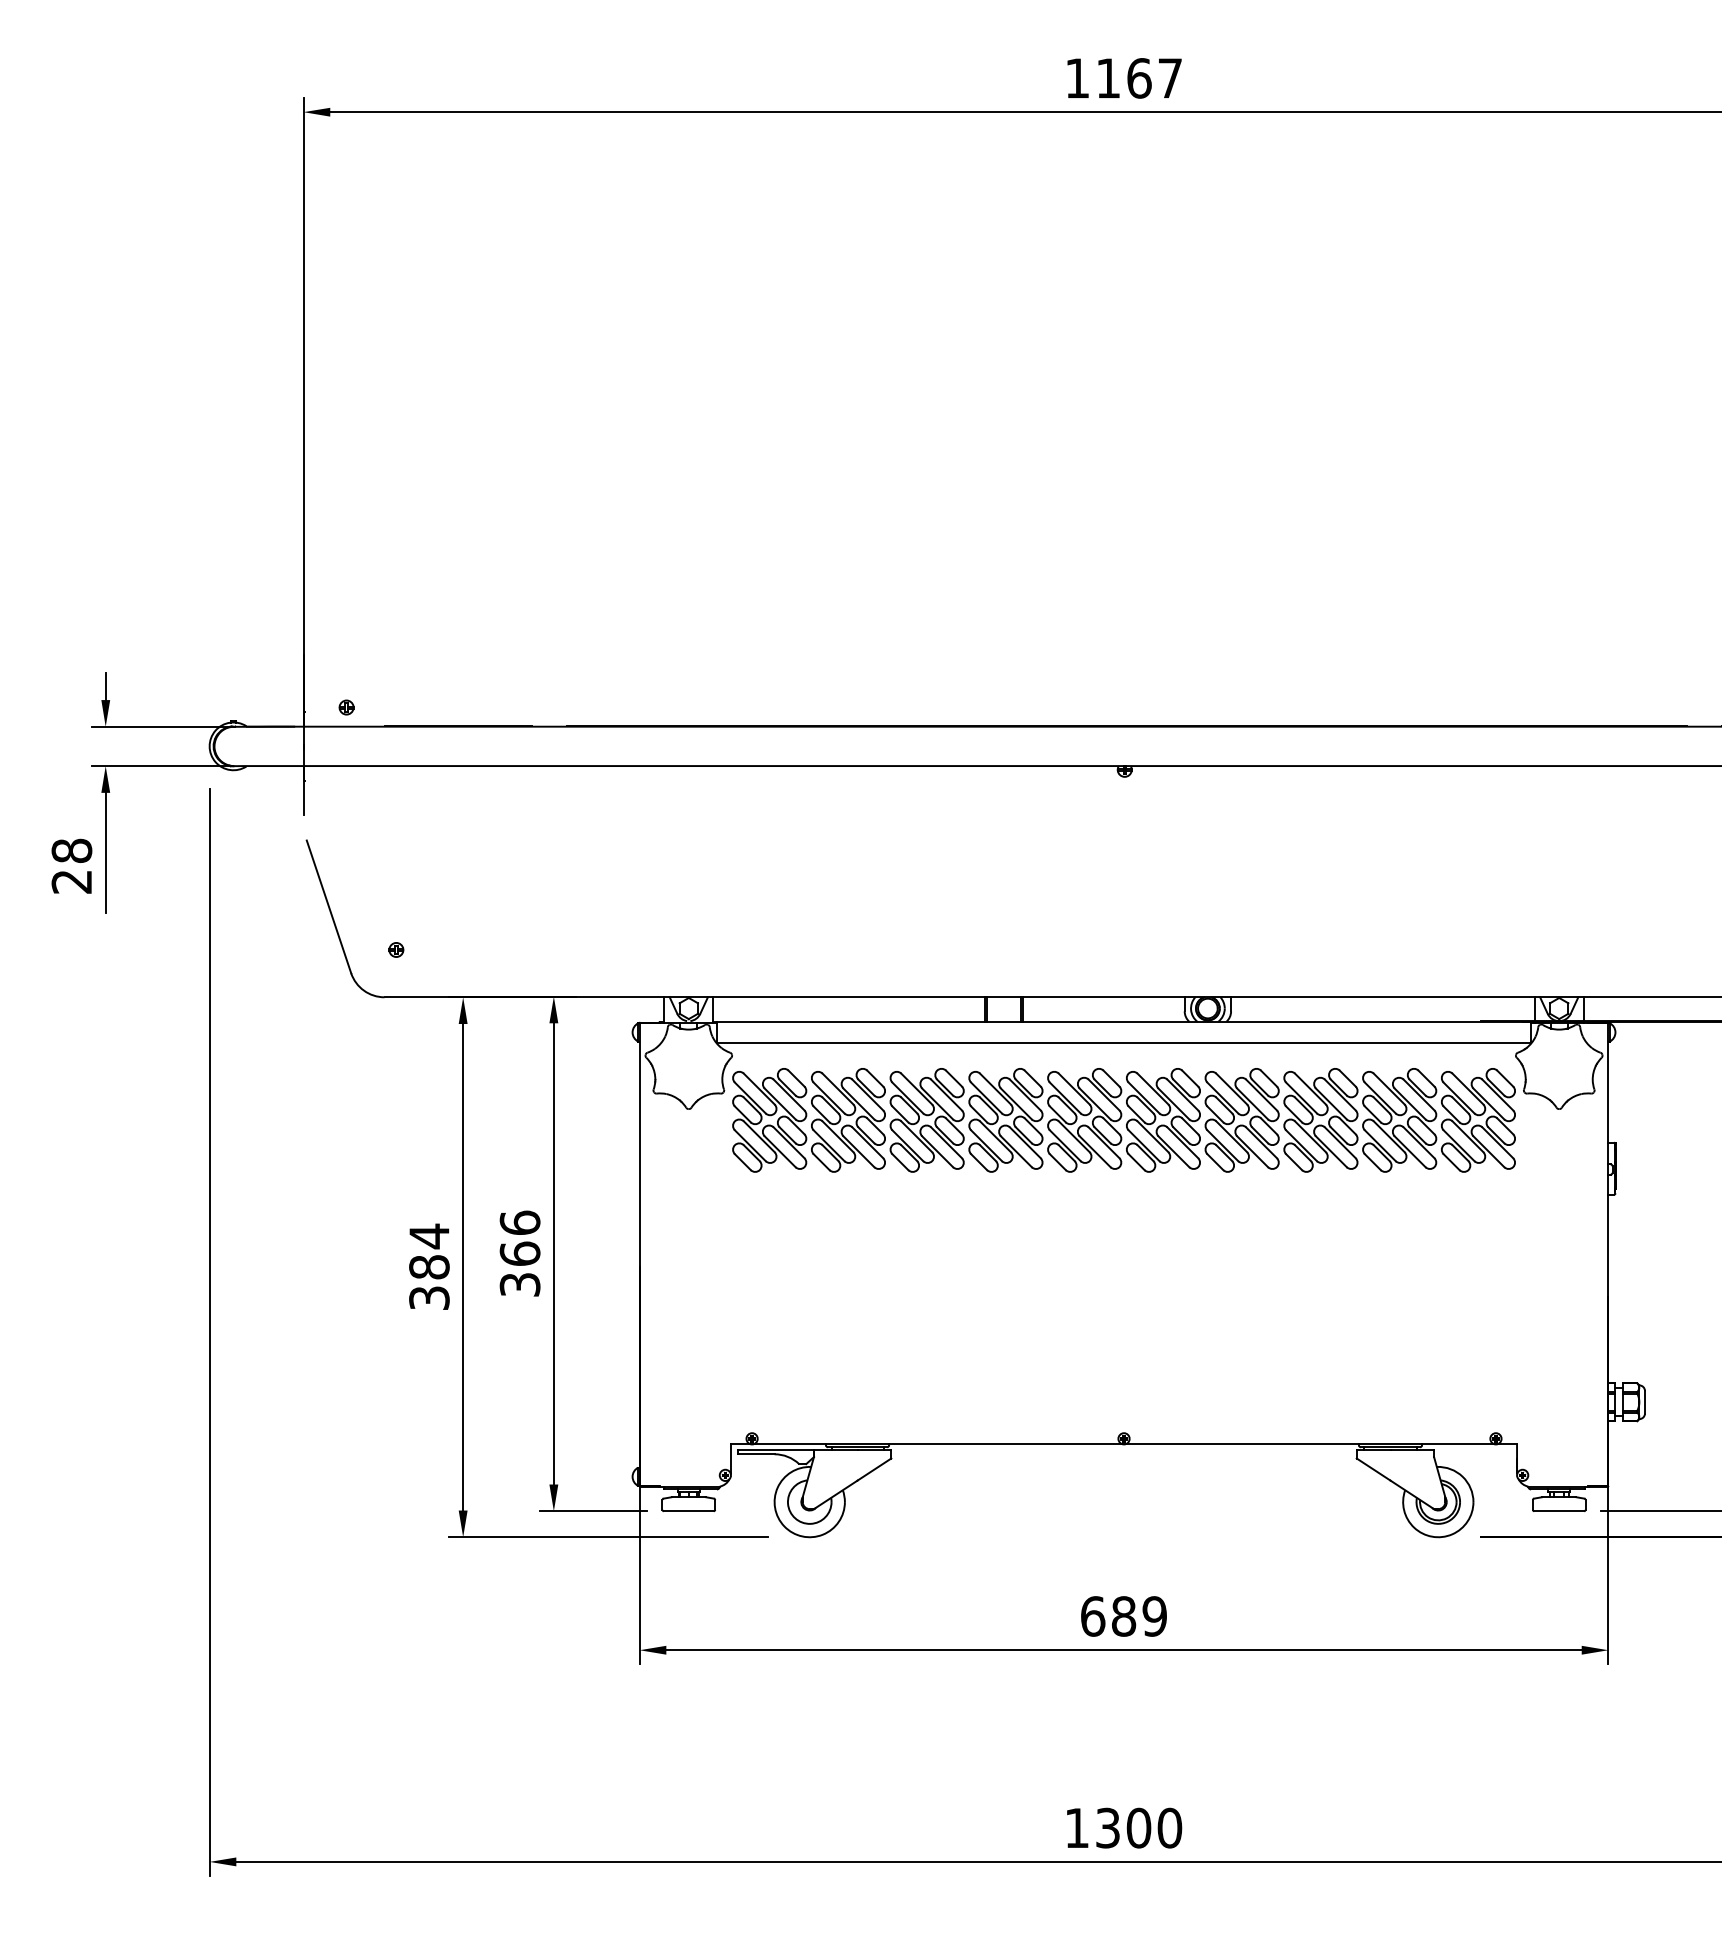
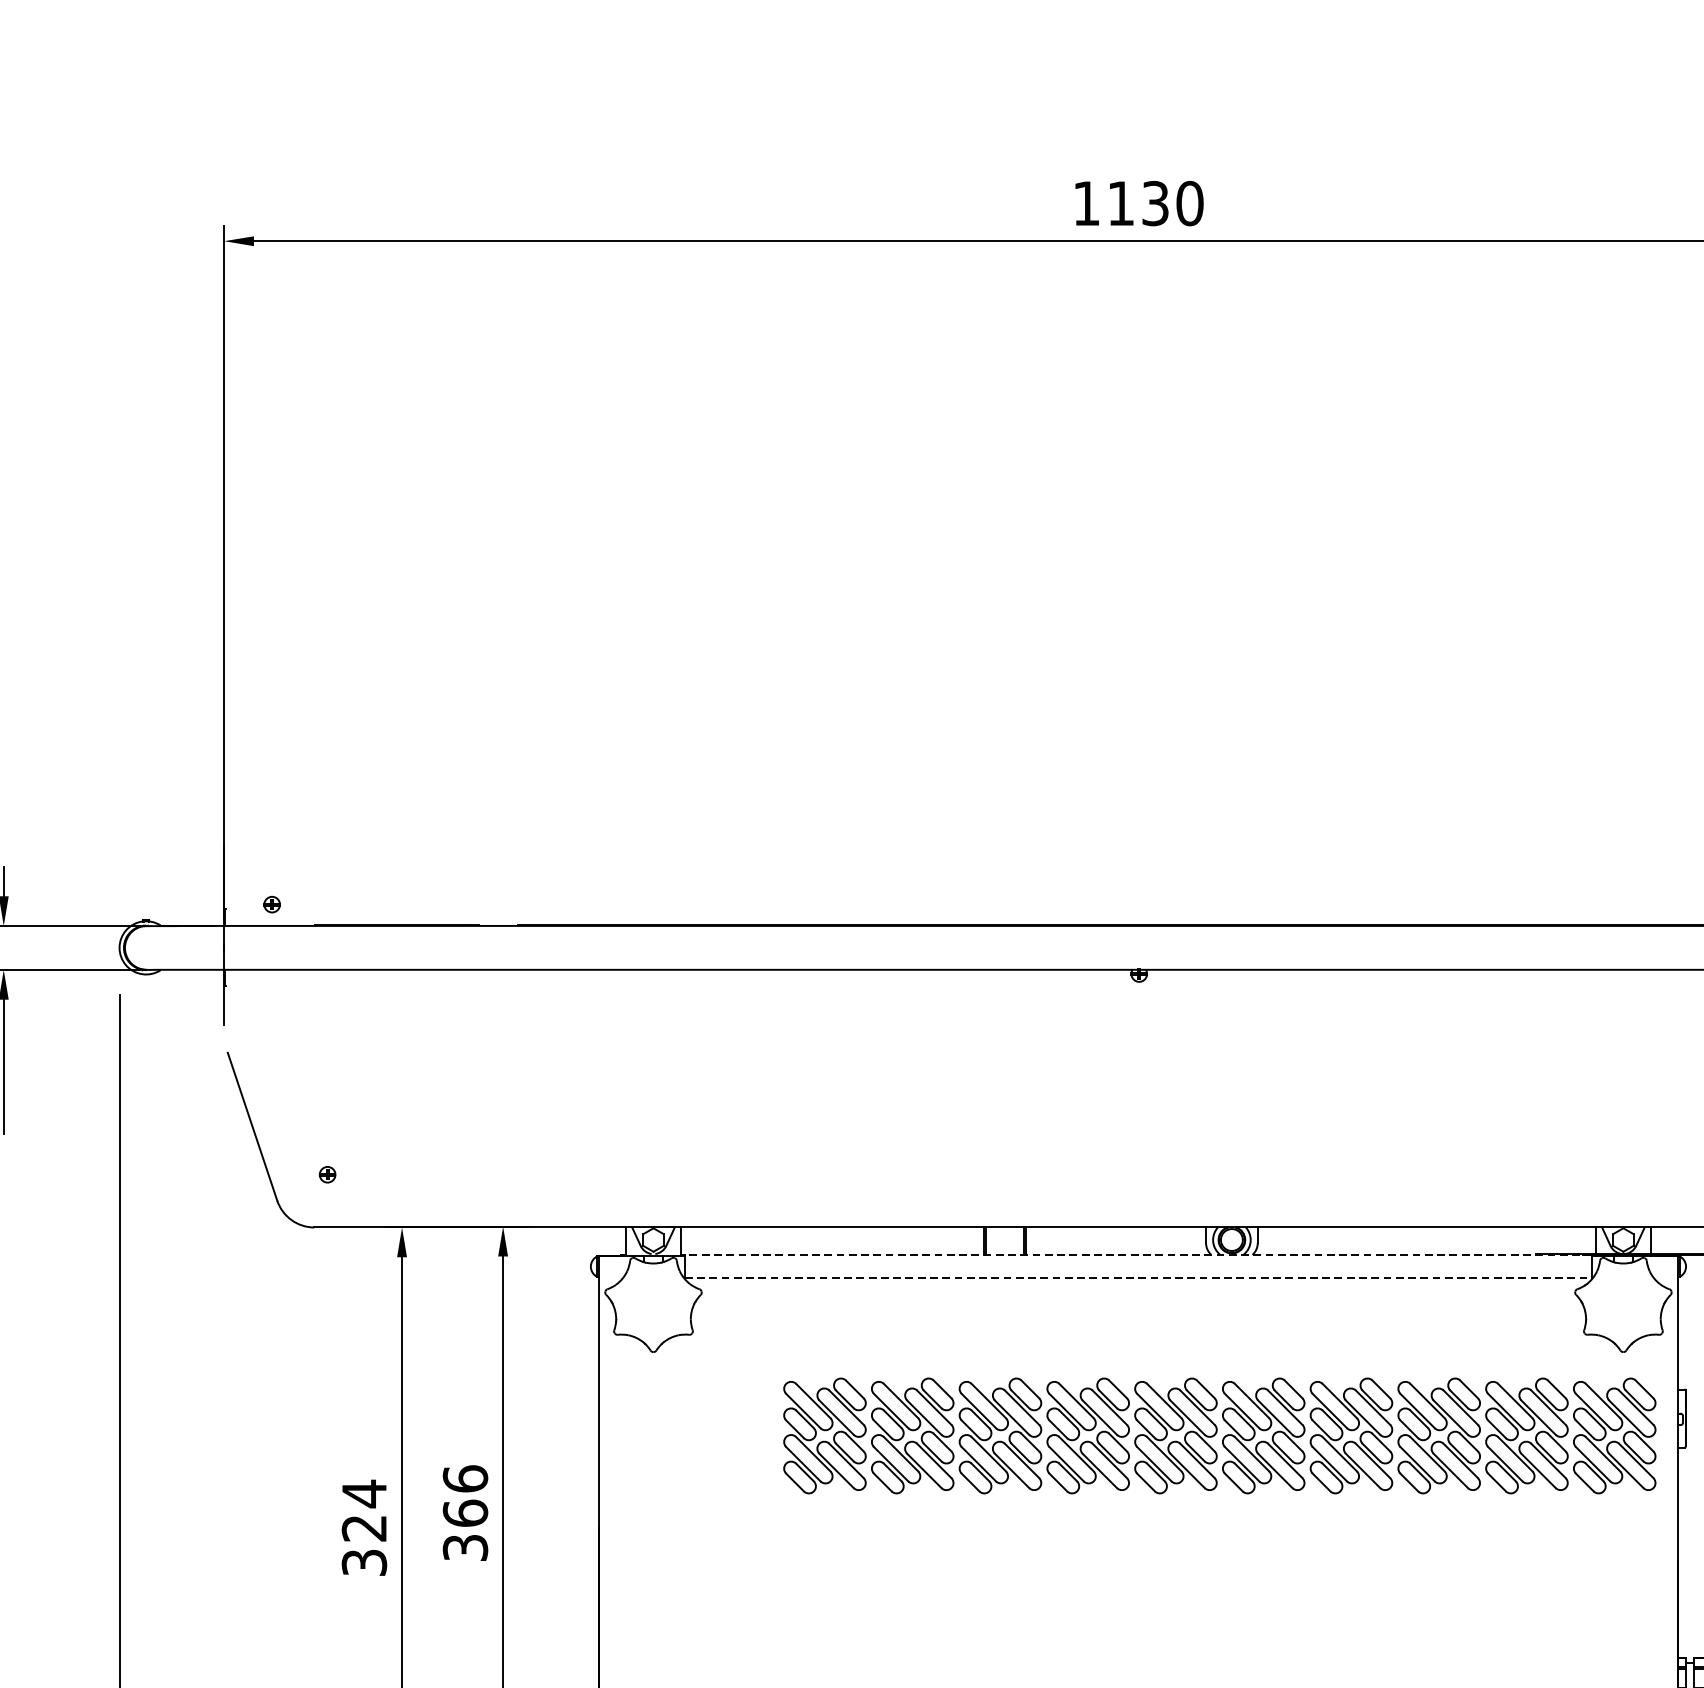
text: (1154, 78) -> (1172, 203), 1167 -> 1130
line: (1123, 1021) -> (1137, 1254), solid -> dashed
line: (1124, 1043) -> (1138, 1278), solid -> dashed
part: (1123, 1120) -> (1219, 1436), moved
text: (429, 1267) -> (364, 1528), 384 -> 324

